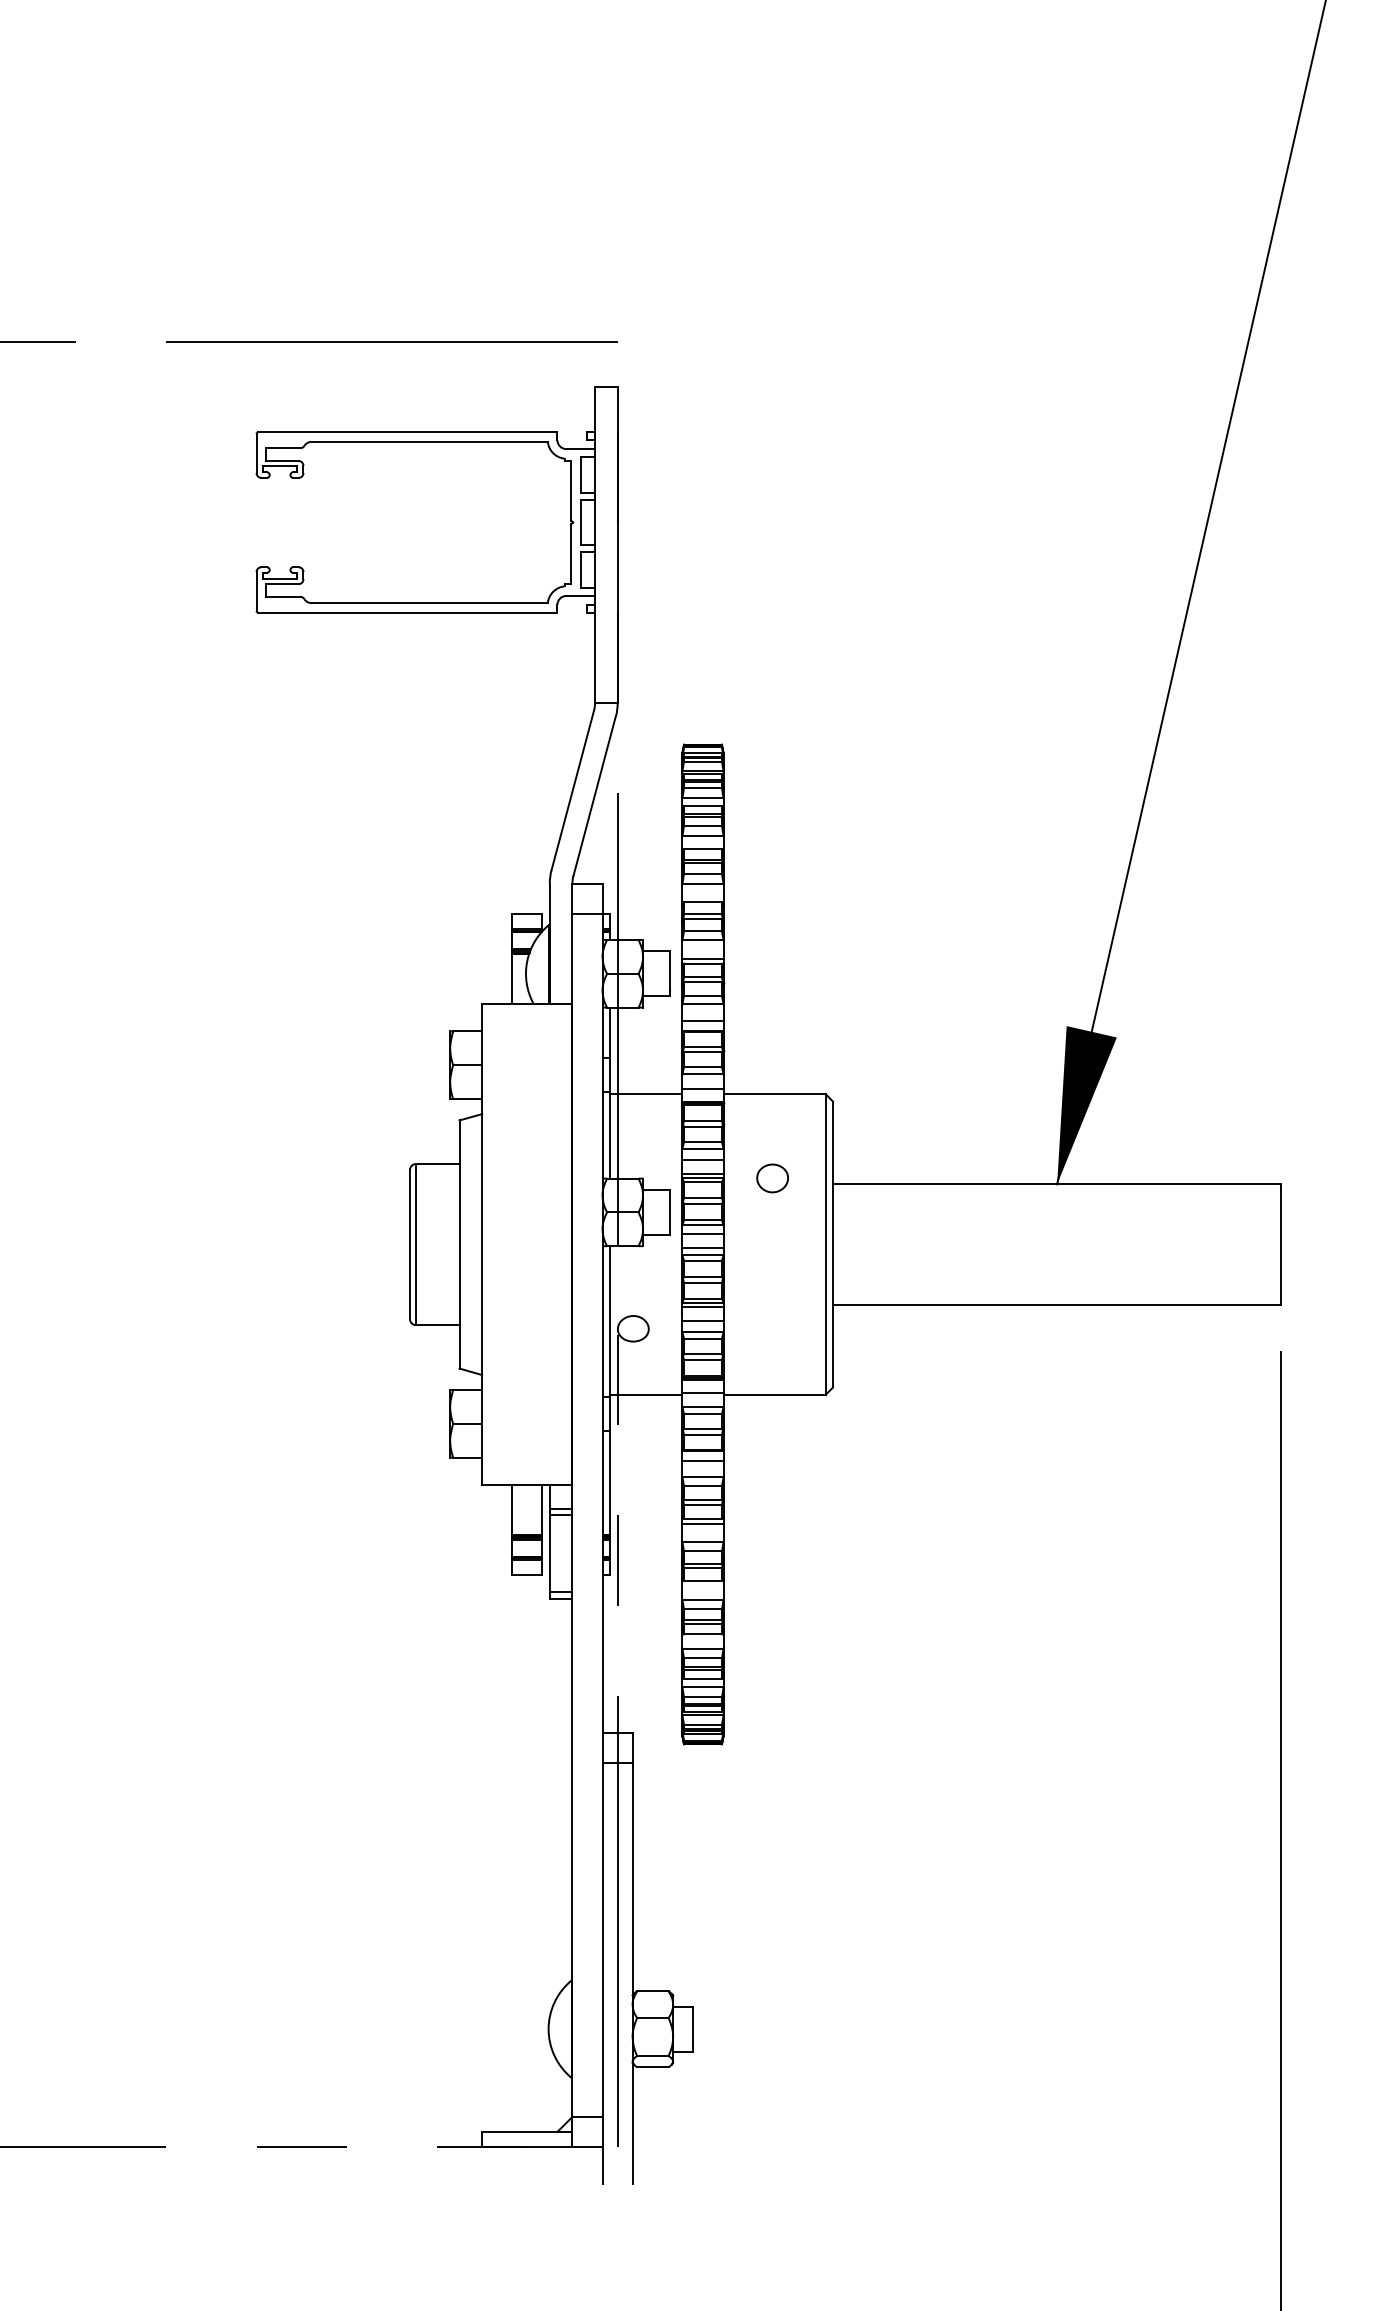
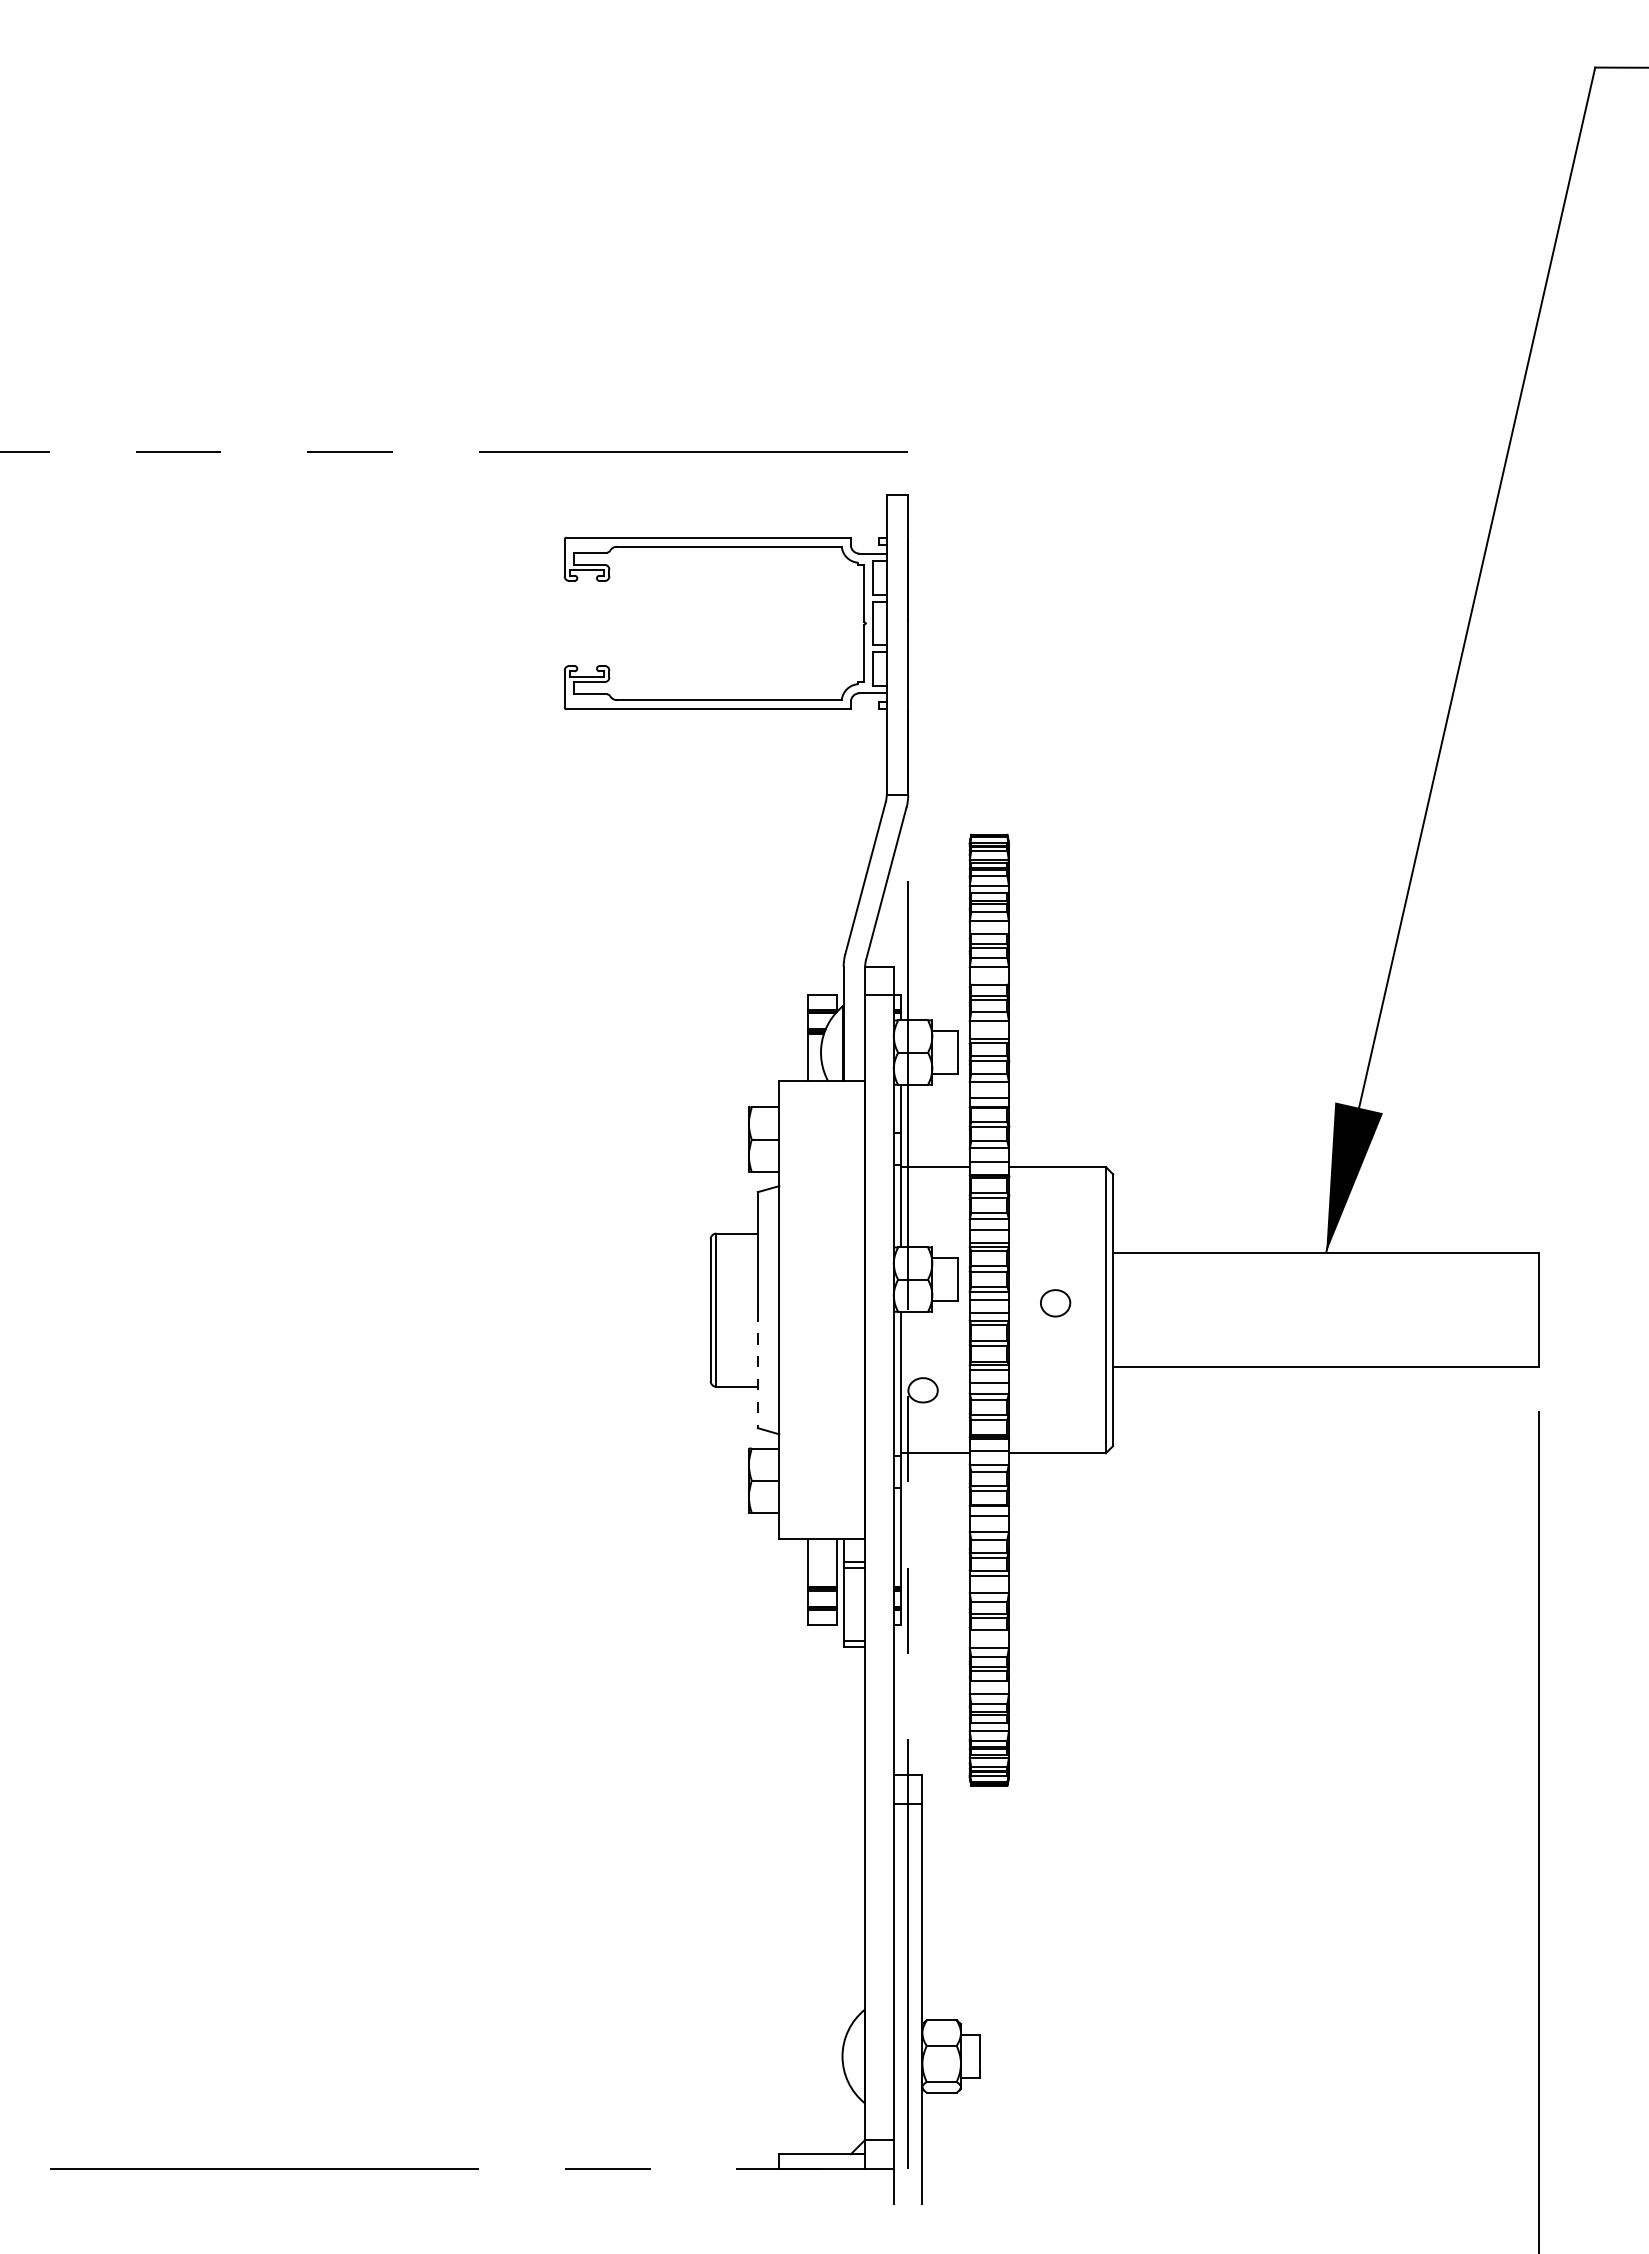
part: (772, 1178) -> (1055, 1303), moved
line: (459, 1306) -> (757, 1369), solid -> dashed

